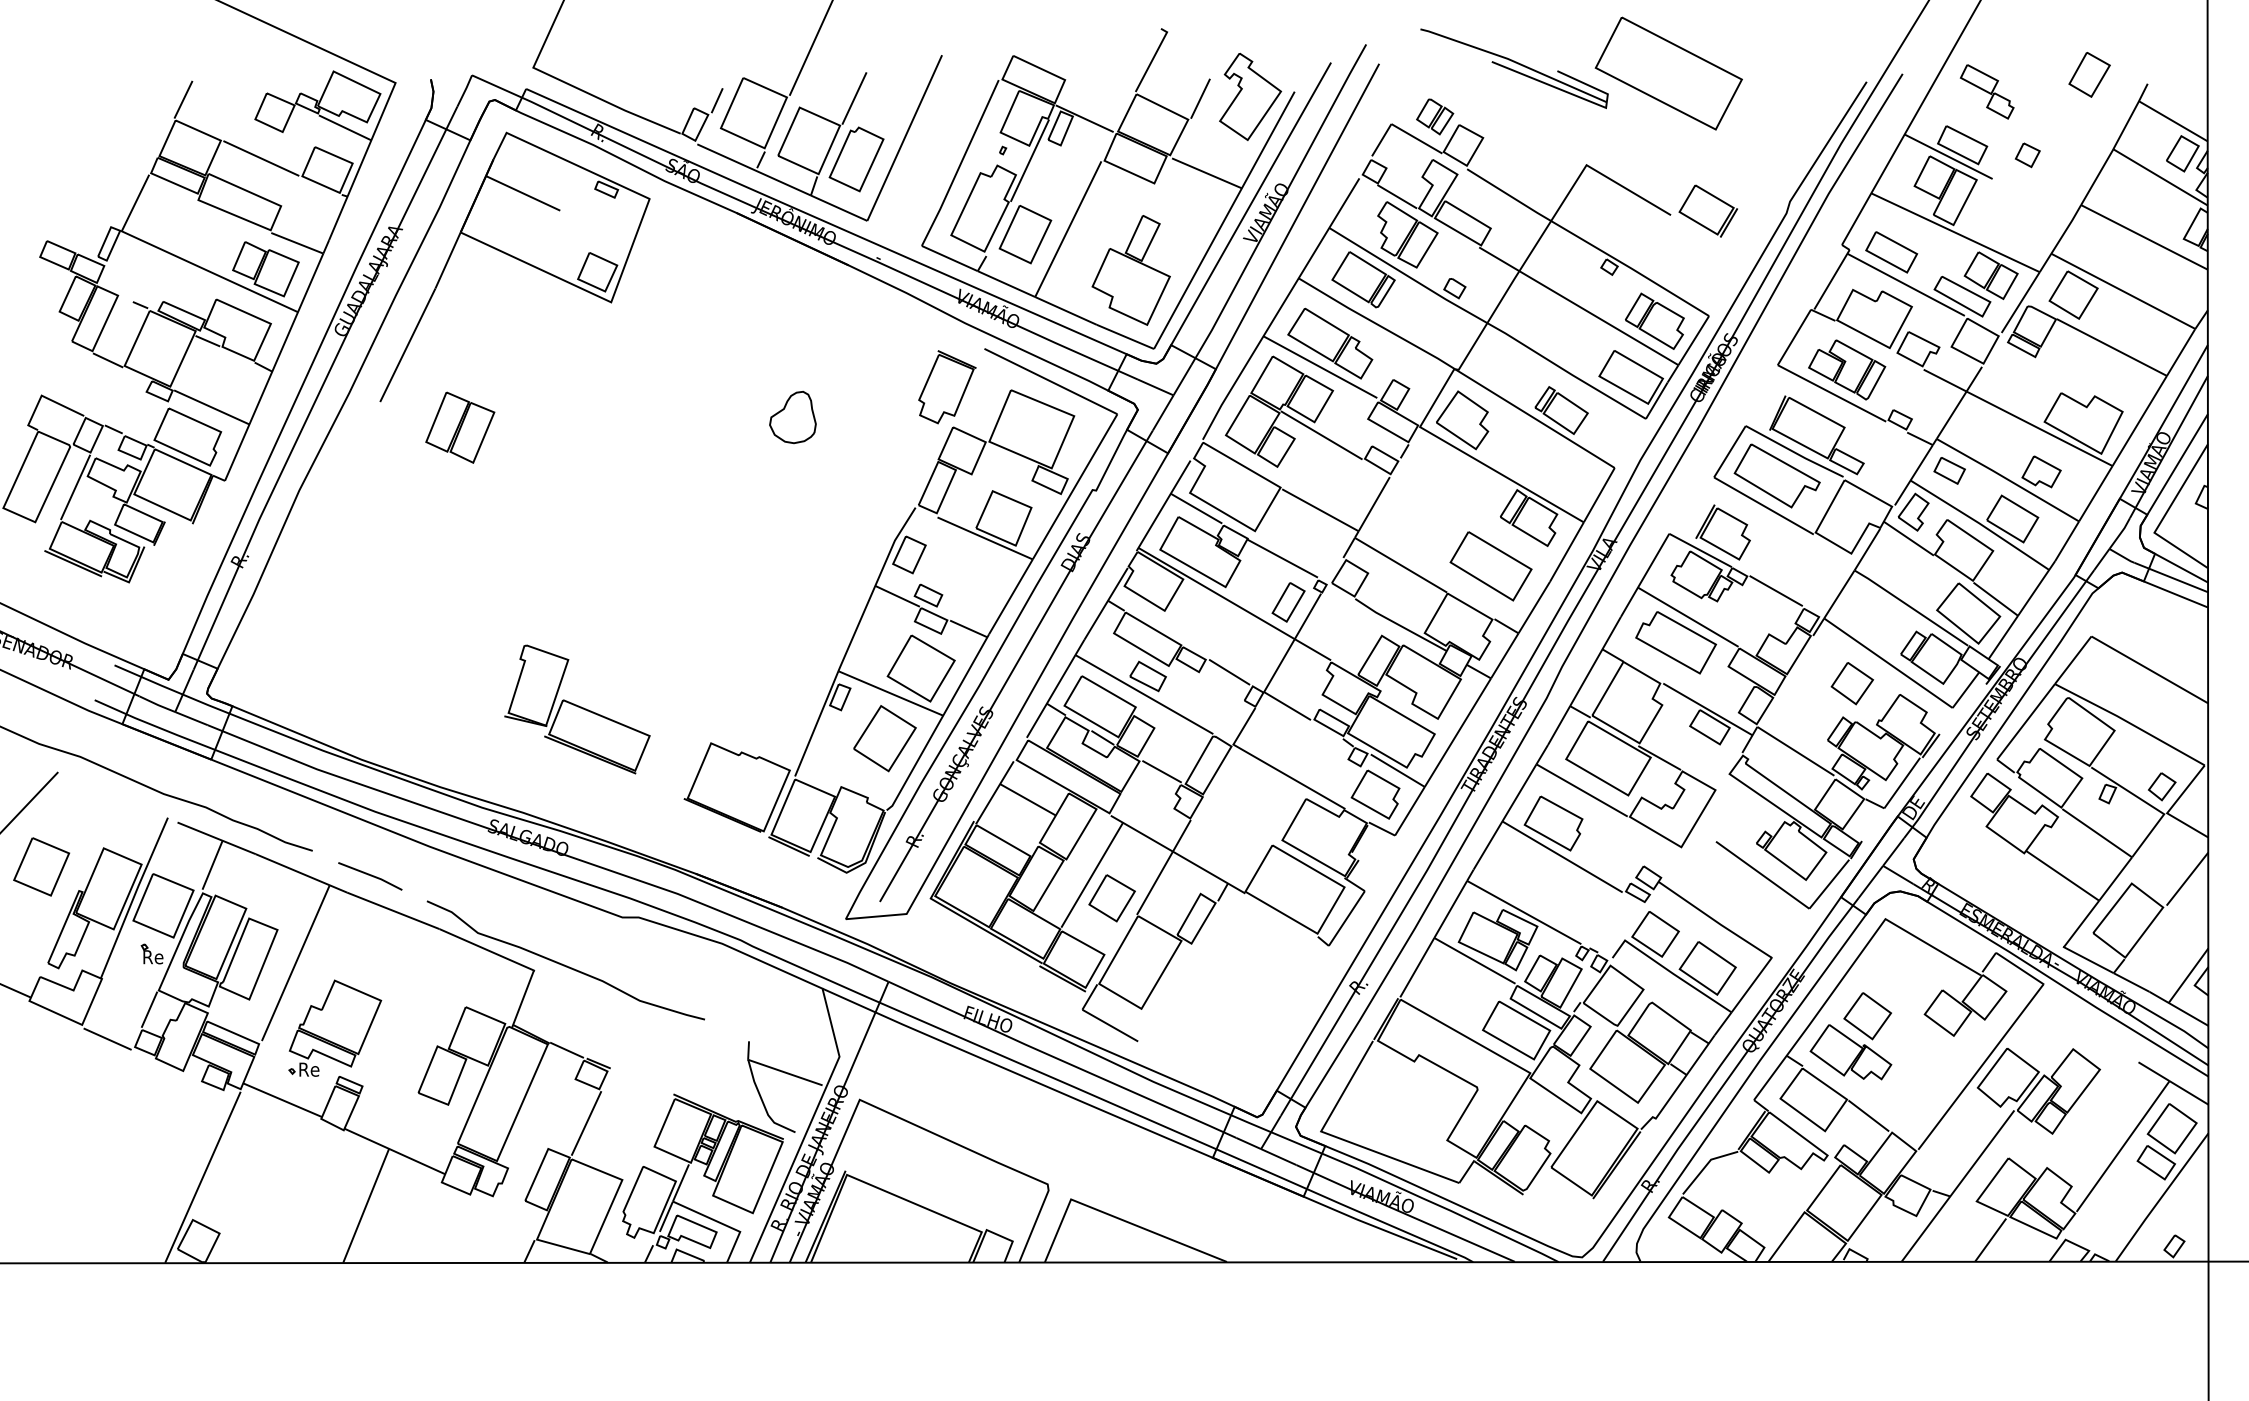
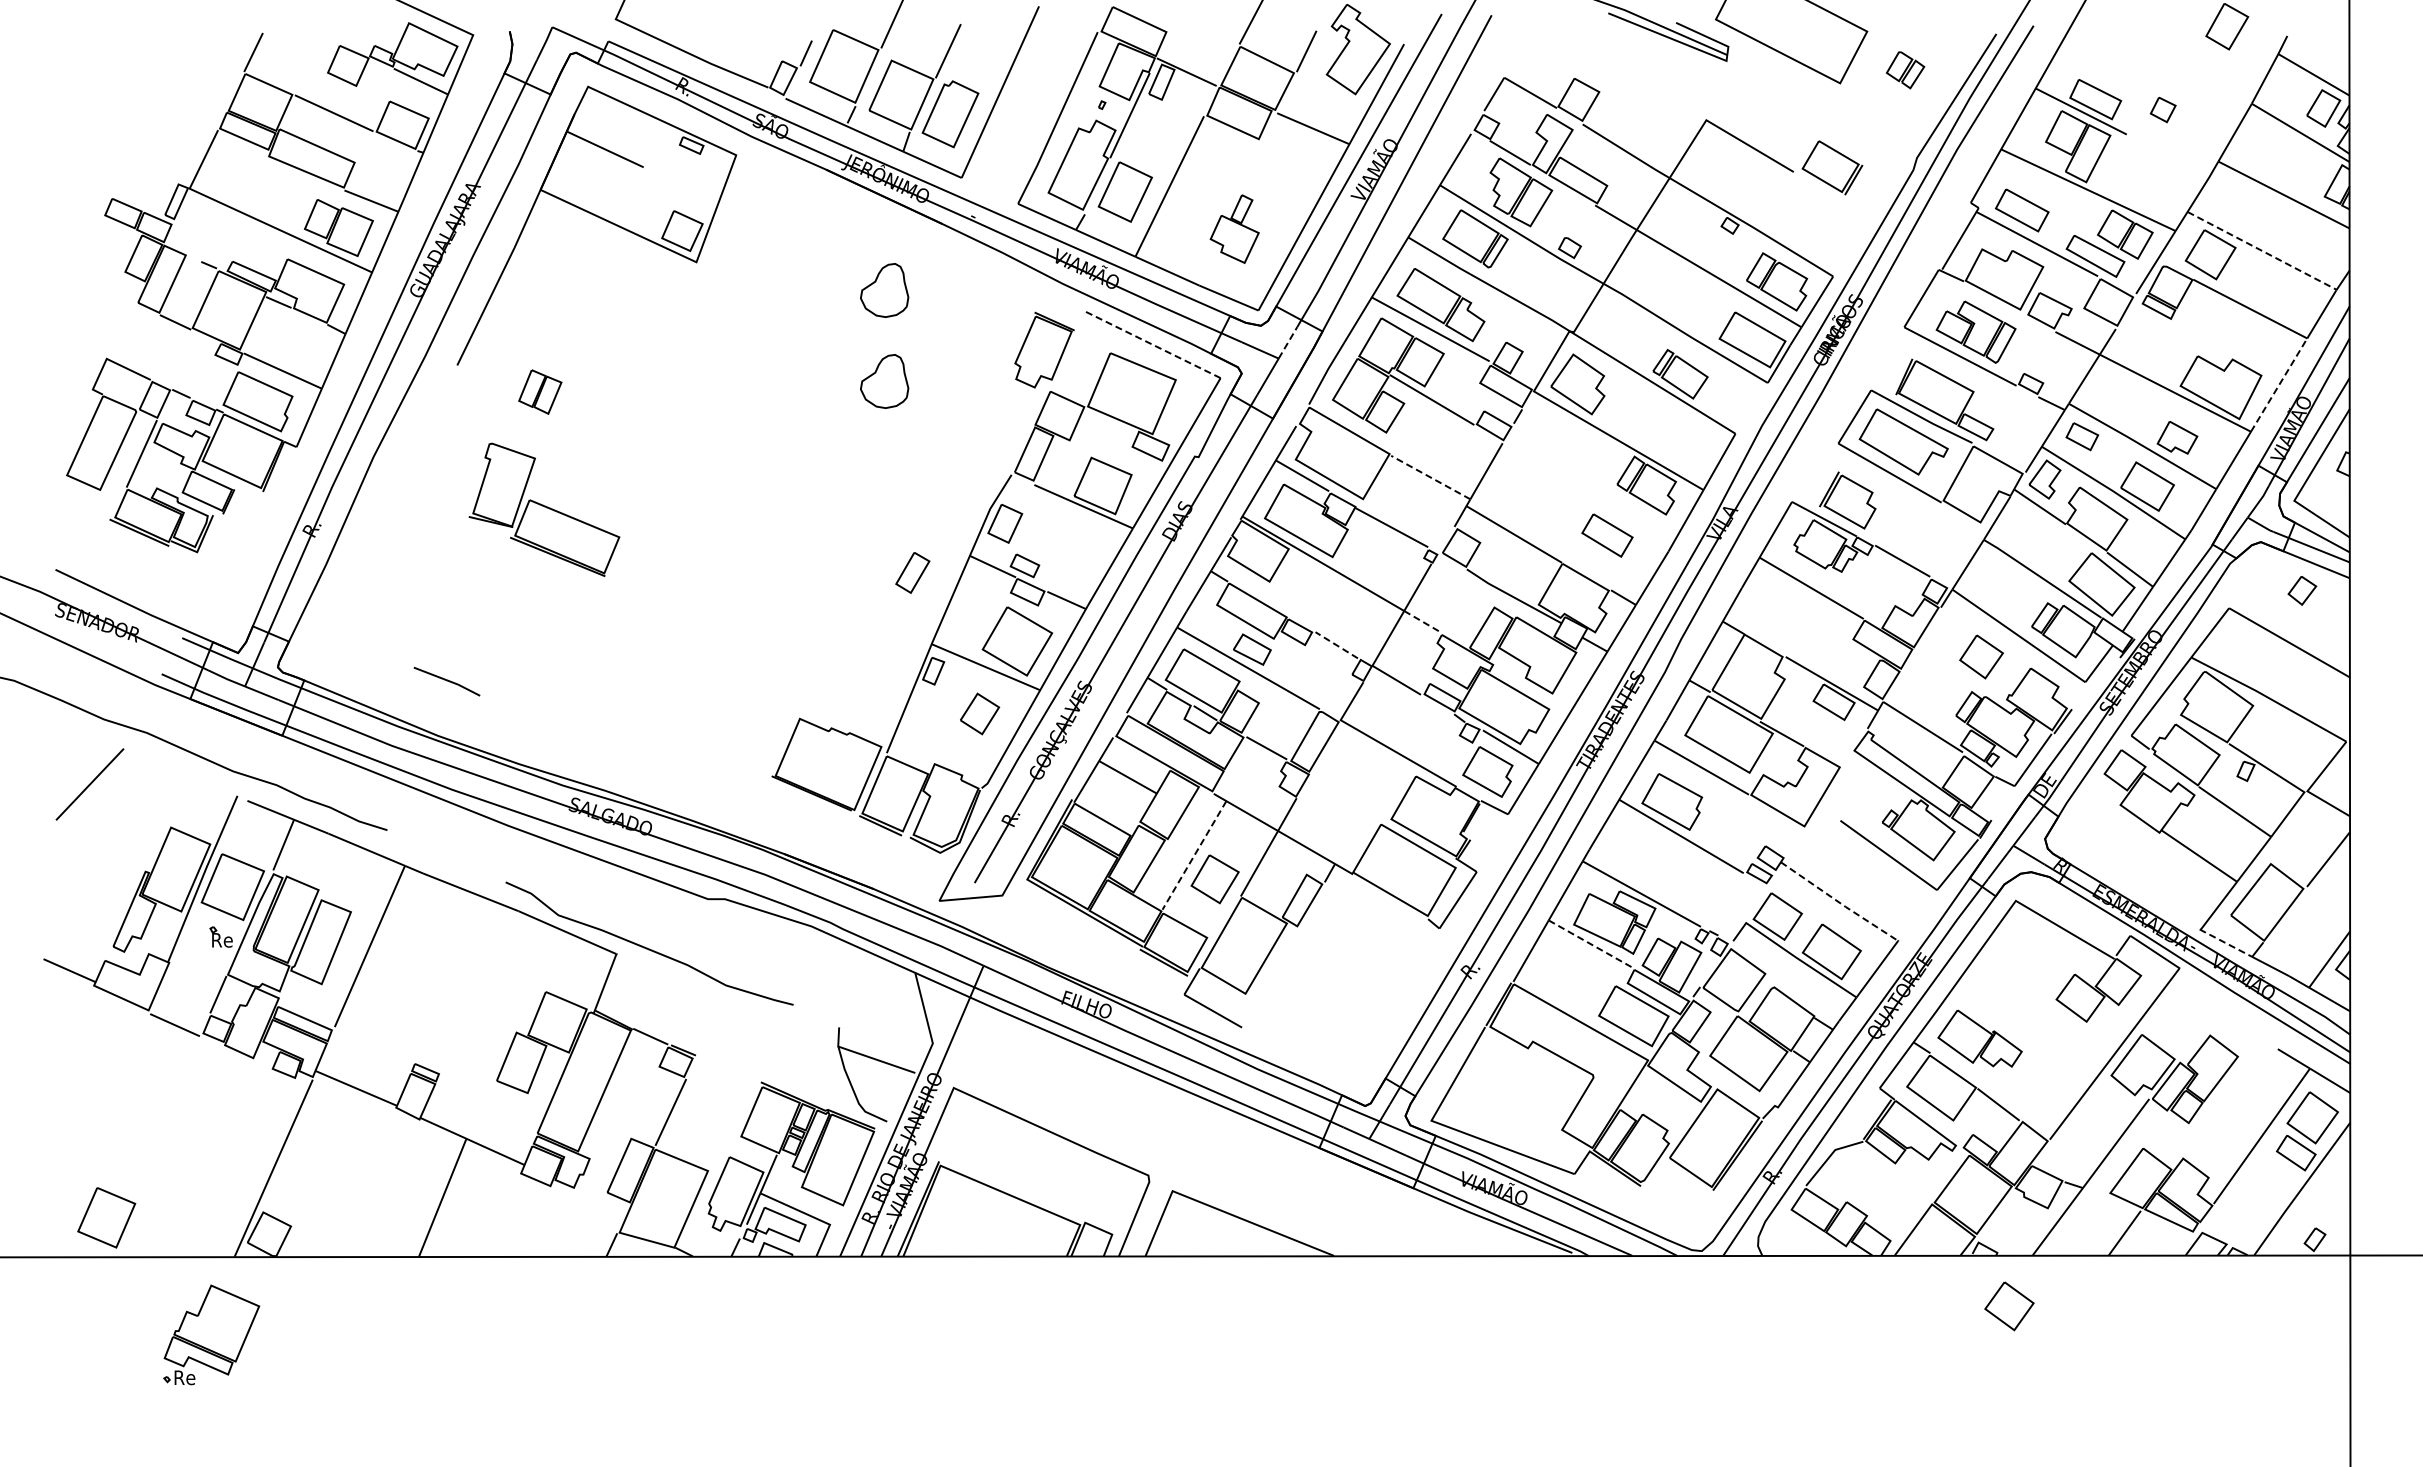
part: (1987, 91) -> (2121, 43), removed
part: (1435, 117) -> (1905, 70), moved
part: (1130, 269) -> (1234, 228), size x0.6
line: (2123, 291) -> (2262, 251), solid -> dashed
part: (792, 329) -> (884, 290), added
line: (1183, 379) -> (1288, 342), solid -> dashed
line: (1050, 381) -> (1151, 344), solid -> dashed
line: (2140, 420) -> (2279, 384), solid -> dashed
part: (460, 427) -> (540, 391), size x0.6
line: (1320, 510) -> (1430, 477), solid -> dashed
part: (1491, 566) -> (1607, 535), size x0.6
part: (1288, 601) -> (912, 572), moved
part: (1675, 642) -> (1798, 614), removed
line: (1313, 649) -> (1423, 621), solid -> dashed
line: (1229, 672) -> (1336, 645), solid -> dashed
part: (577, 709) -> (544, 509), moved
part: (884, 738) -> (979, 713), size x0.6
part: (2162, 786) -> (2302, 590), moved
part: (41, 866) -> (106, 1217), moved
line: (1092, 875) -> (1194, 855), solid -> dashed
line: (369, 876) -> (446, 681), moved
line: (1715, 920) -> (1839, 902), solid -> dashed
line: (2087, 960) -> (2225, 943), solid -> dashed
line: (1475, 961) -> (1591, 944), solid -> dashed
part: (1867, 1016) -> (2009, 1306), moved
part: (335, 1027) -> (211, 1334), moved

